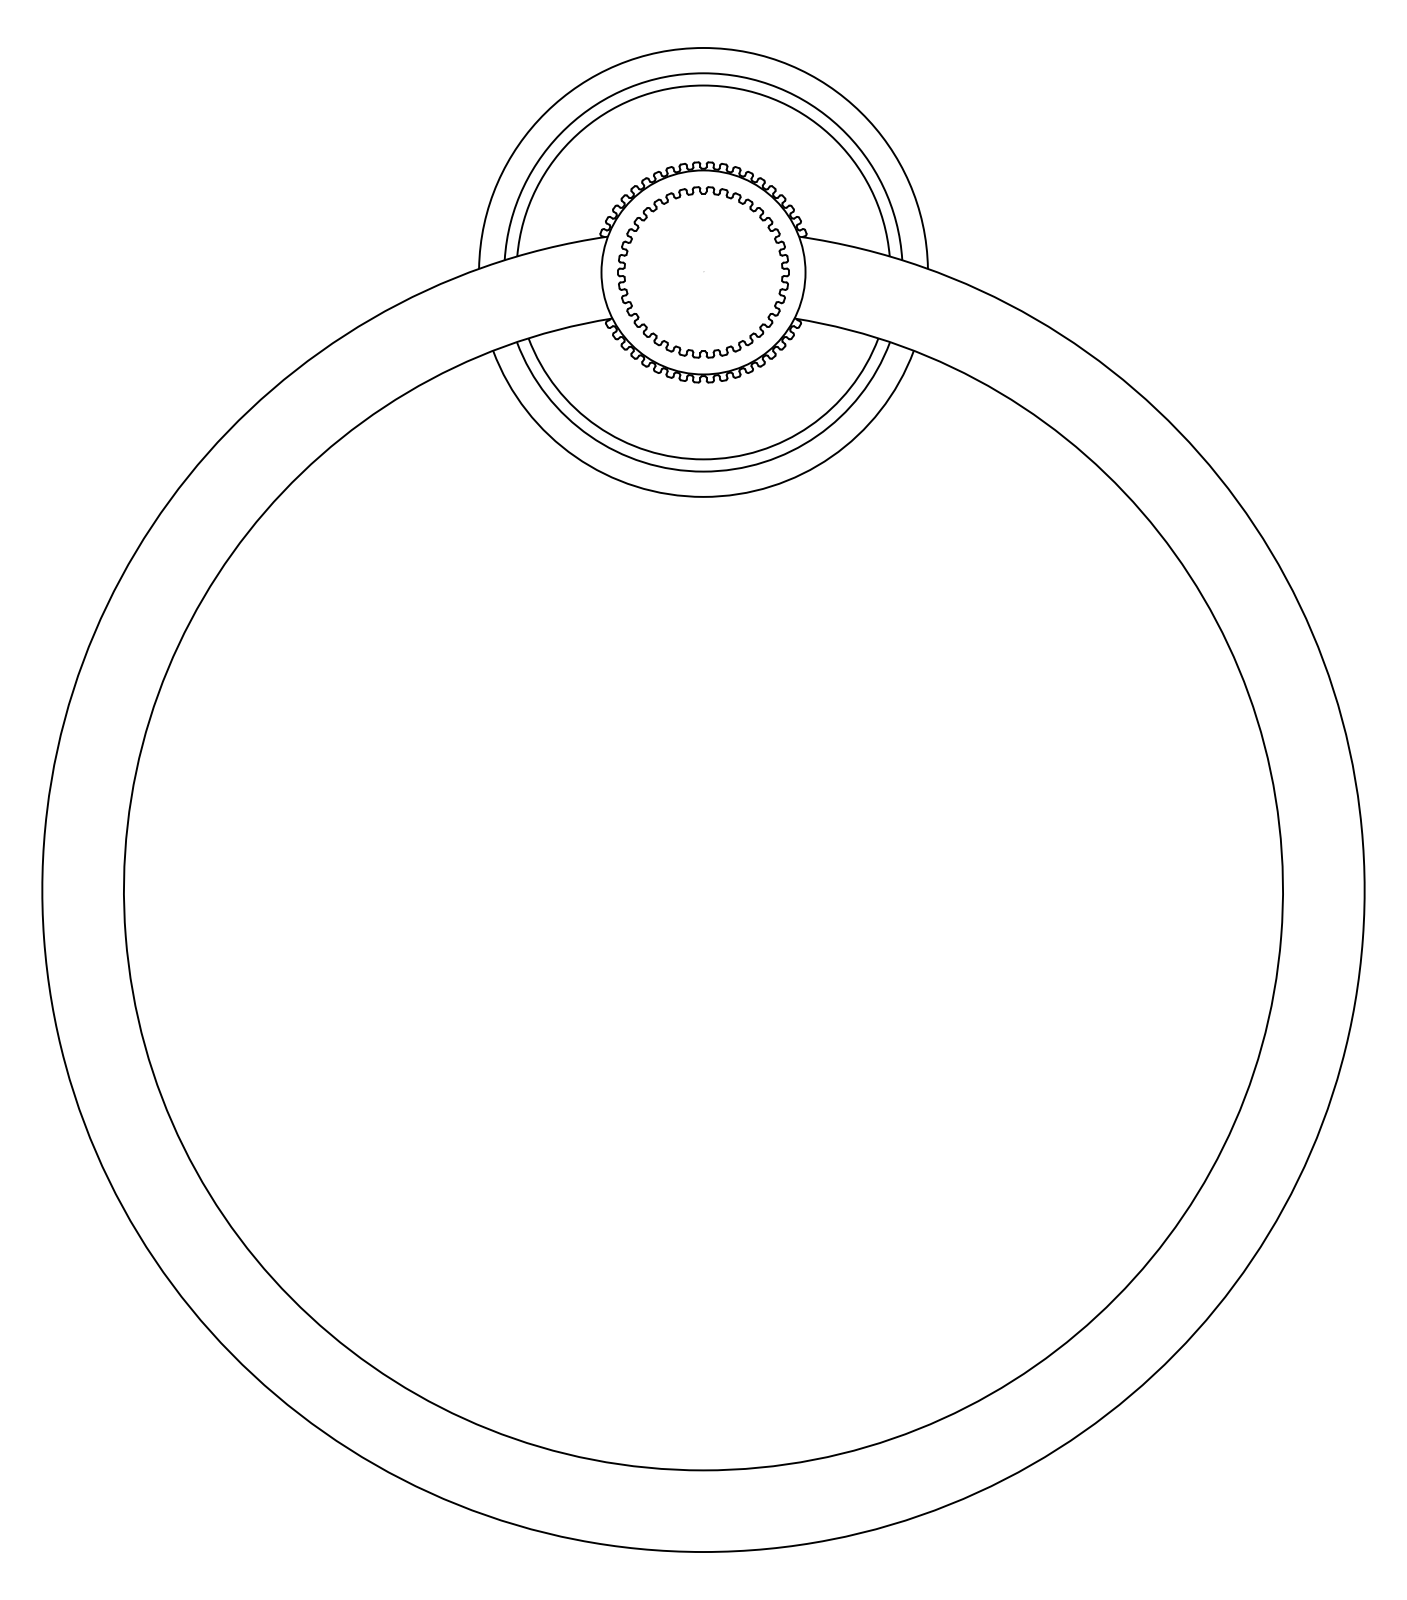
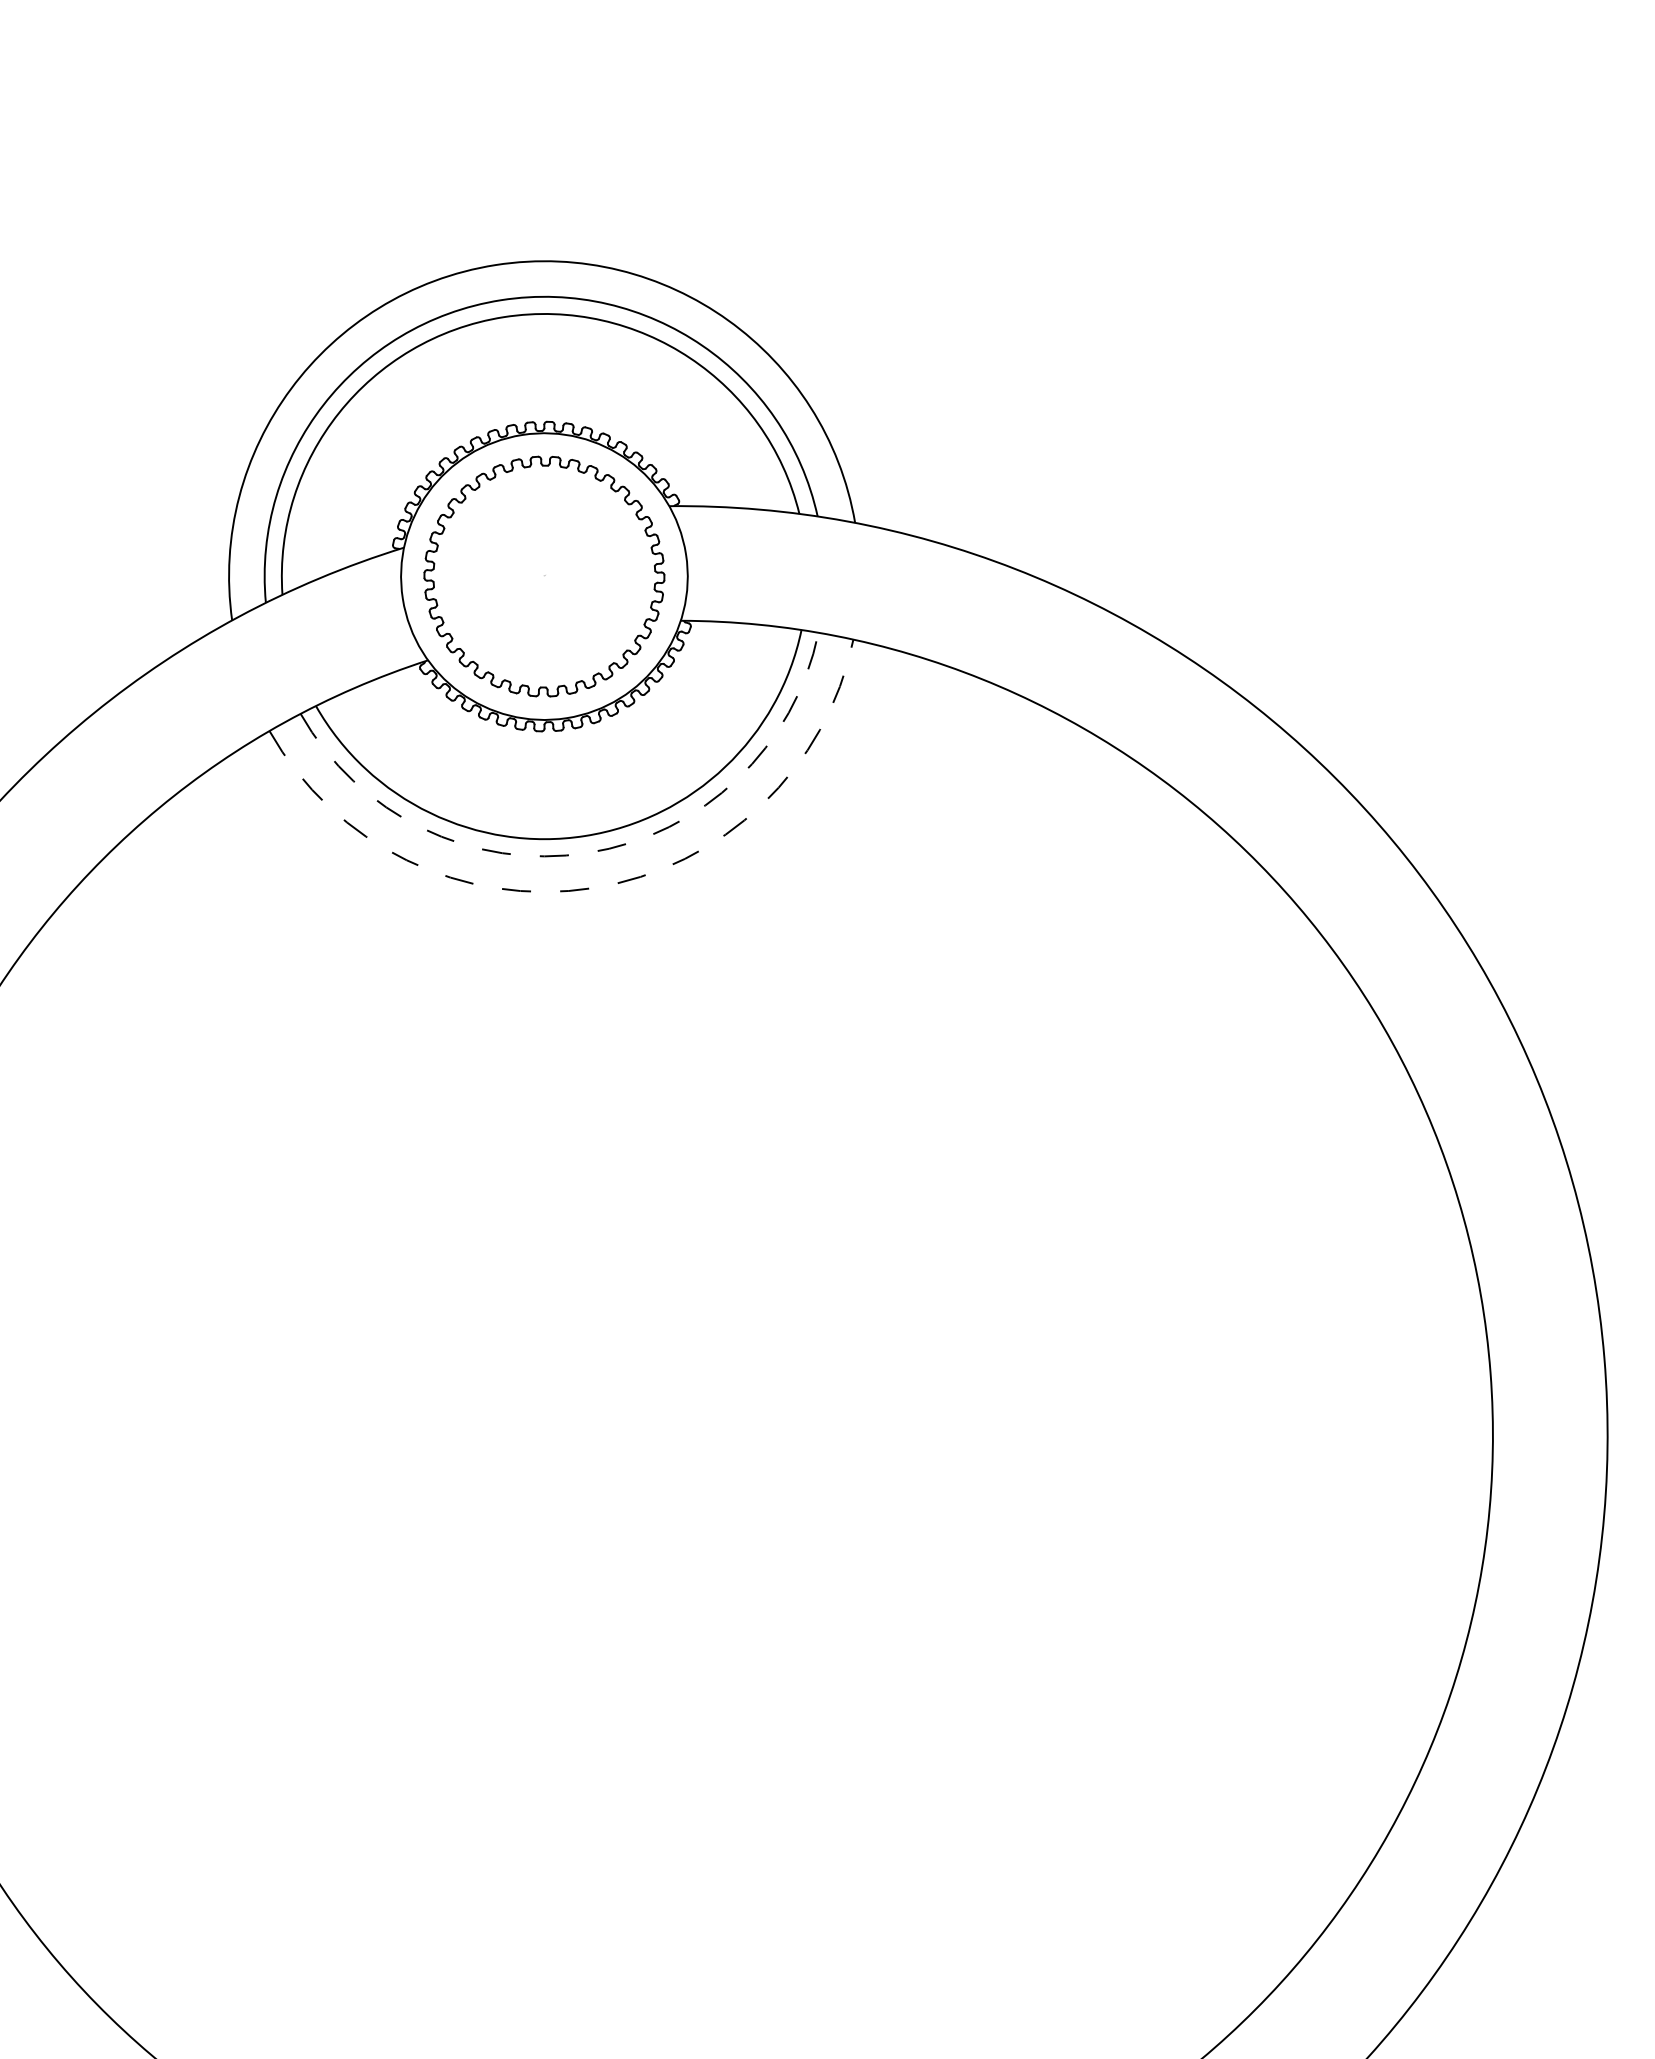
arc: (703, 471) -> (587, 852), solid -> dashed
arc: (703, 496) -> (593, 887), solid -> dashed

